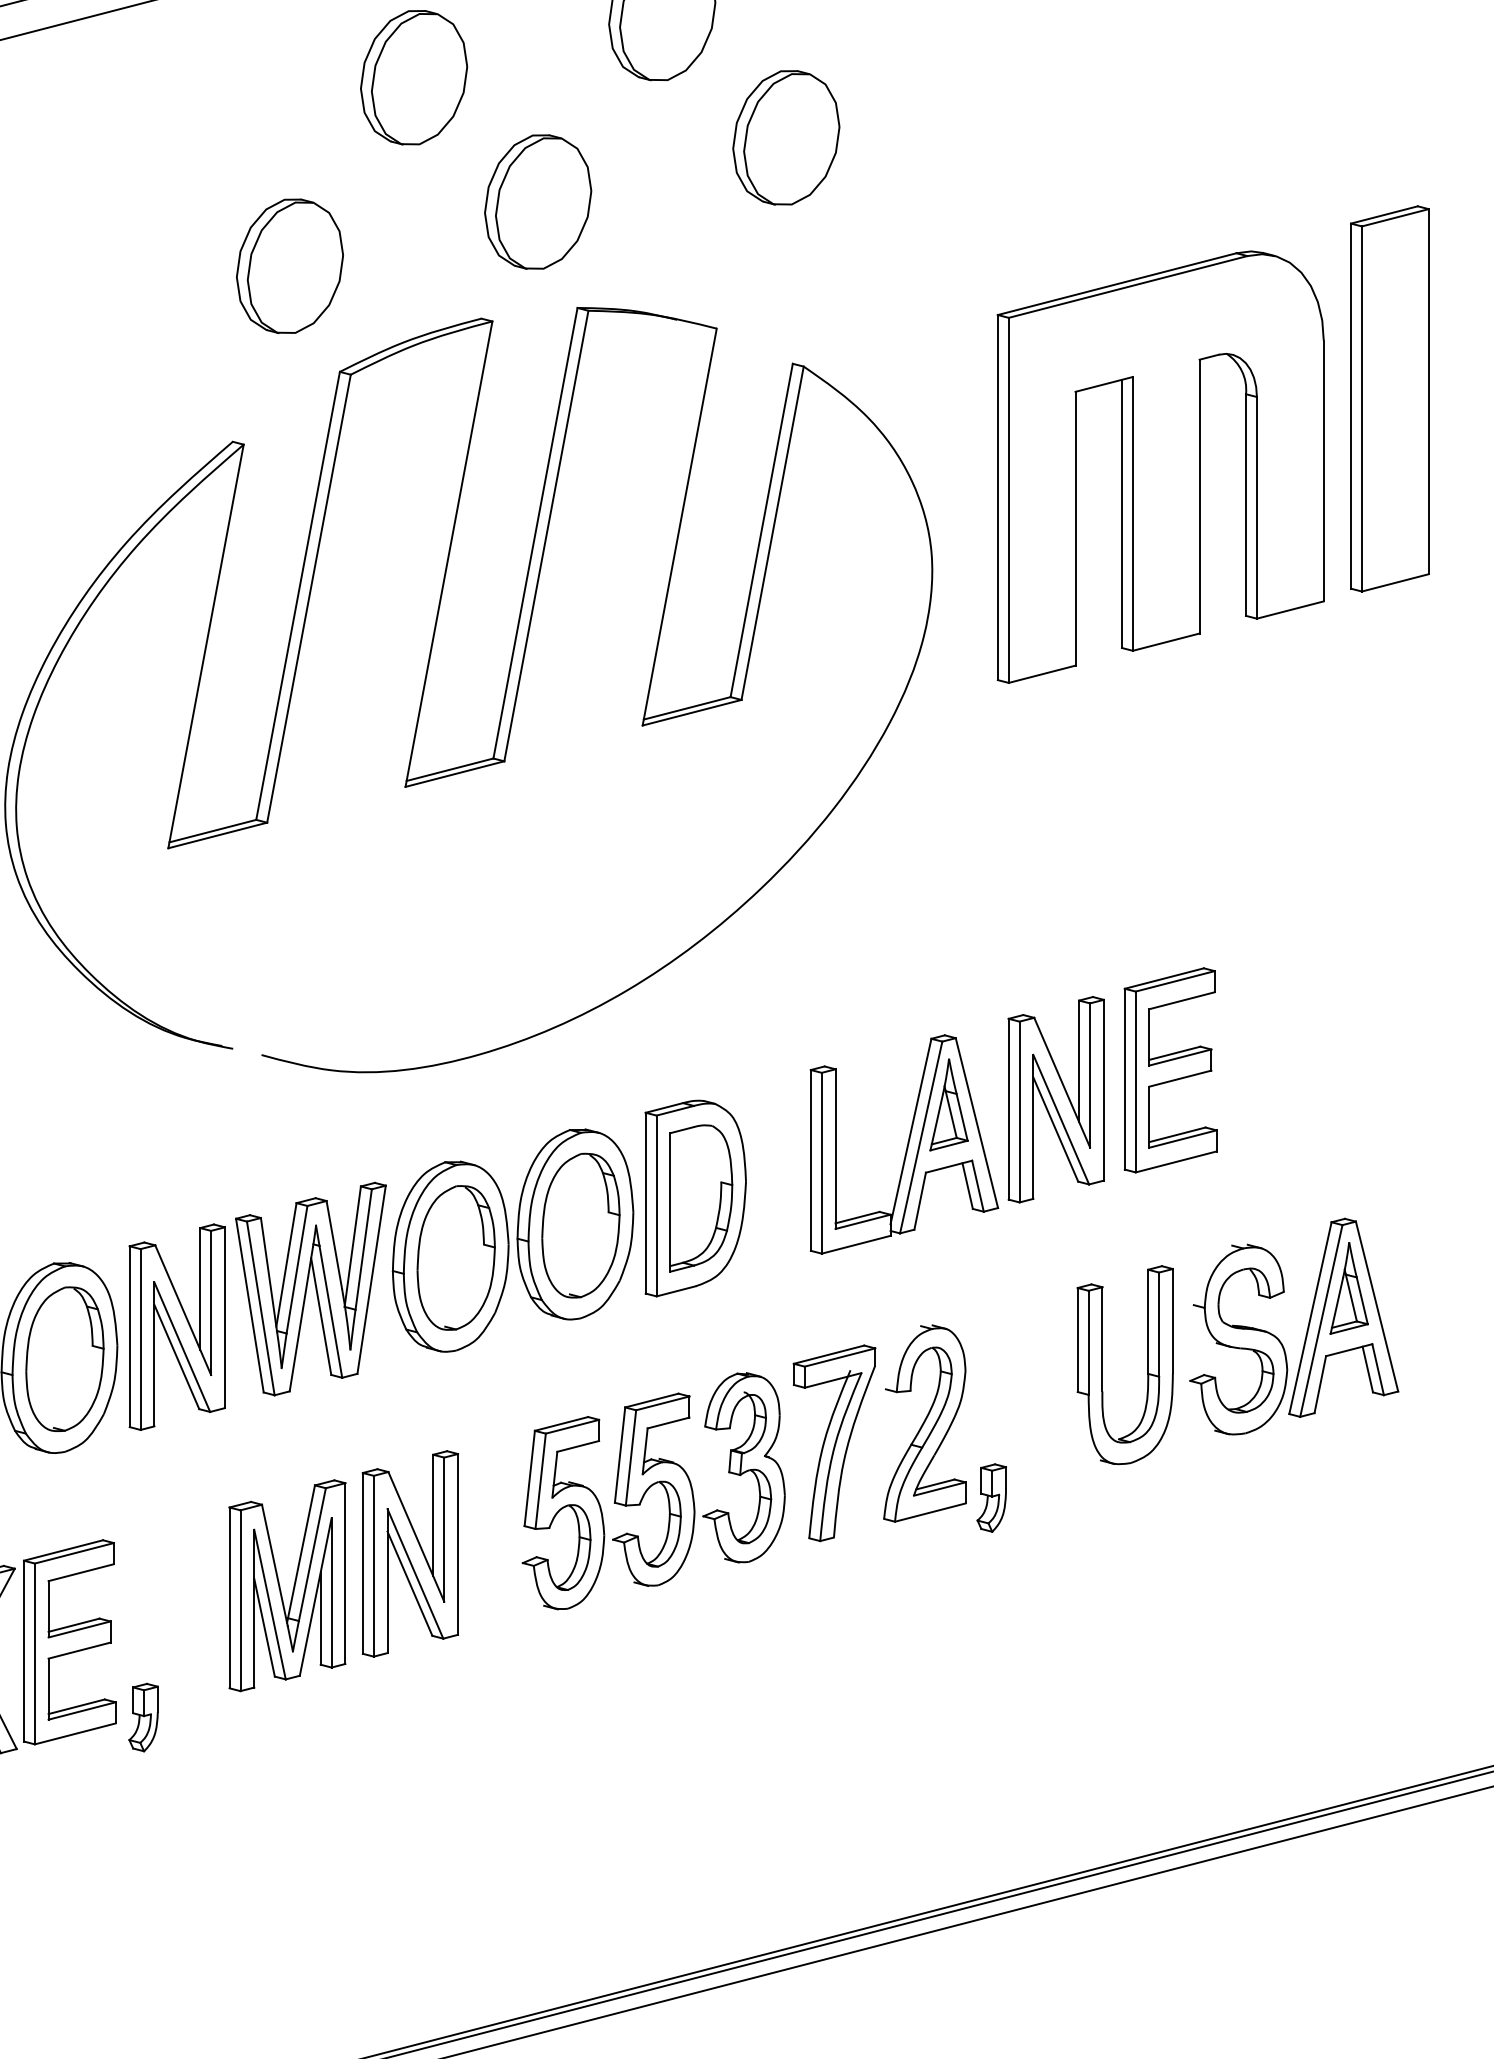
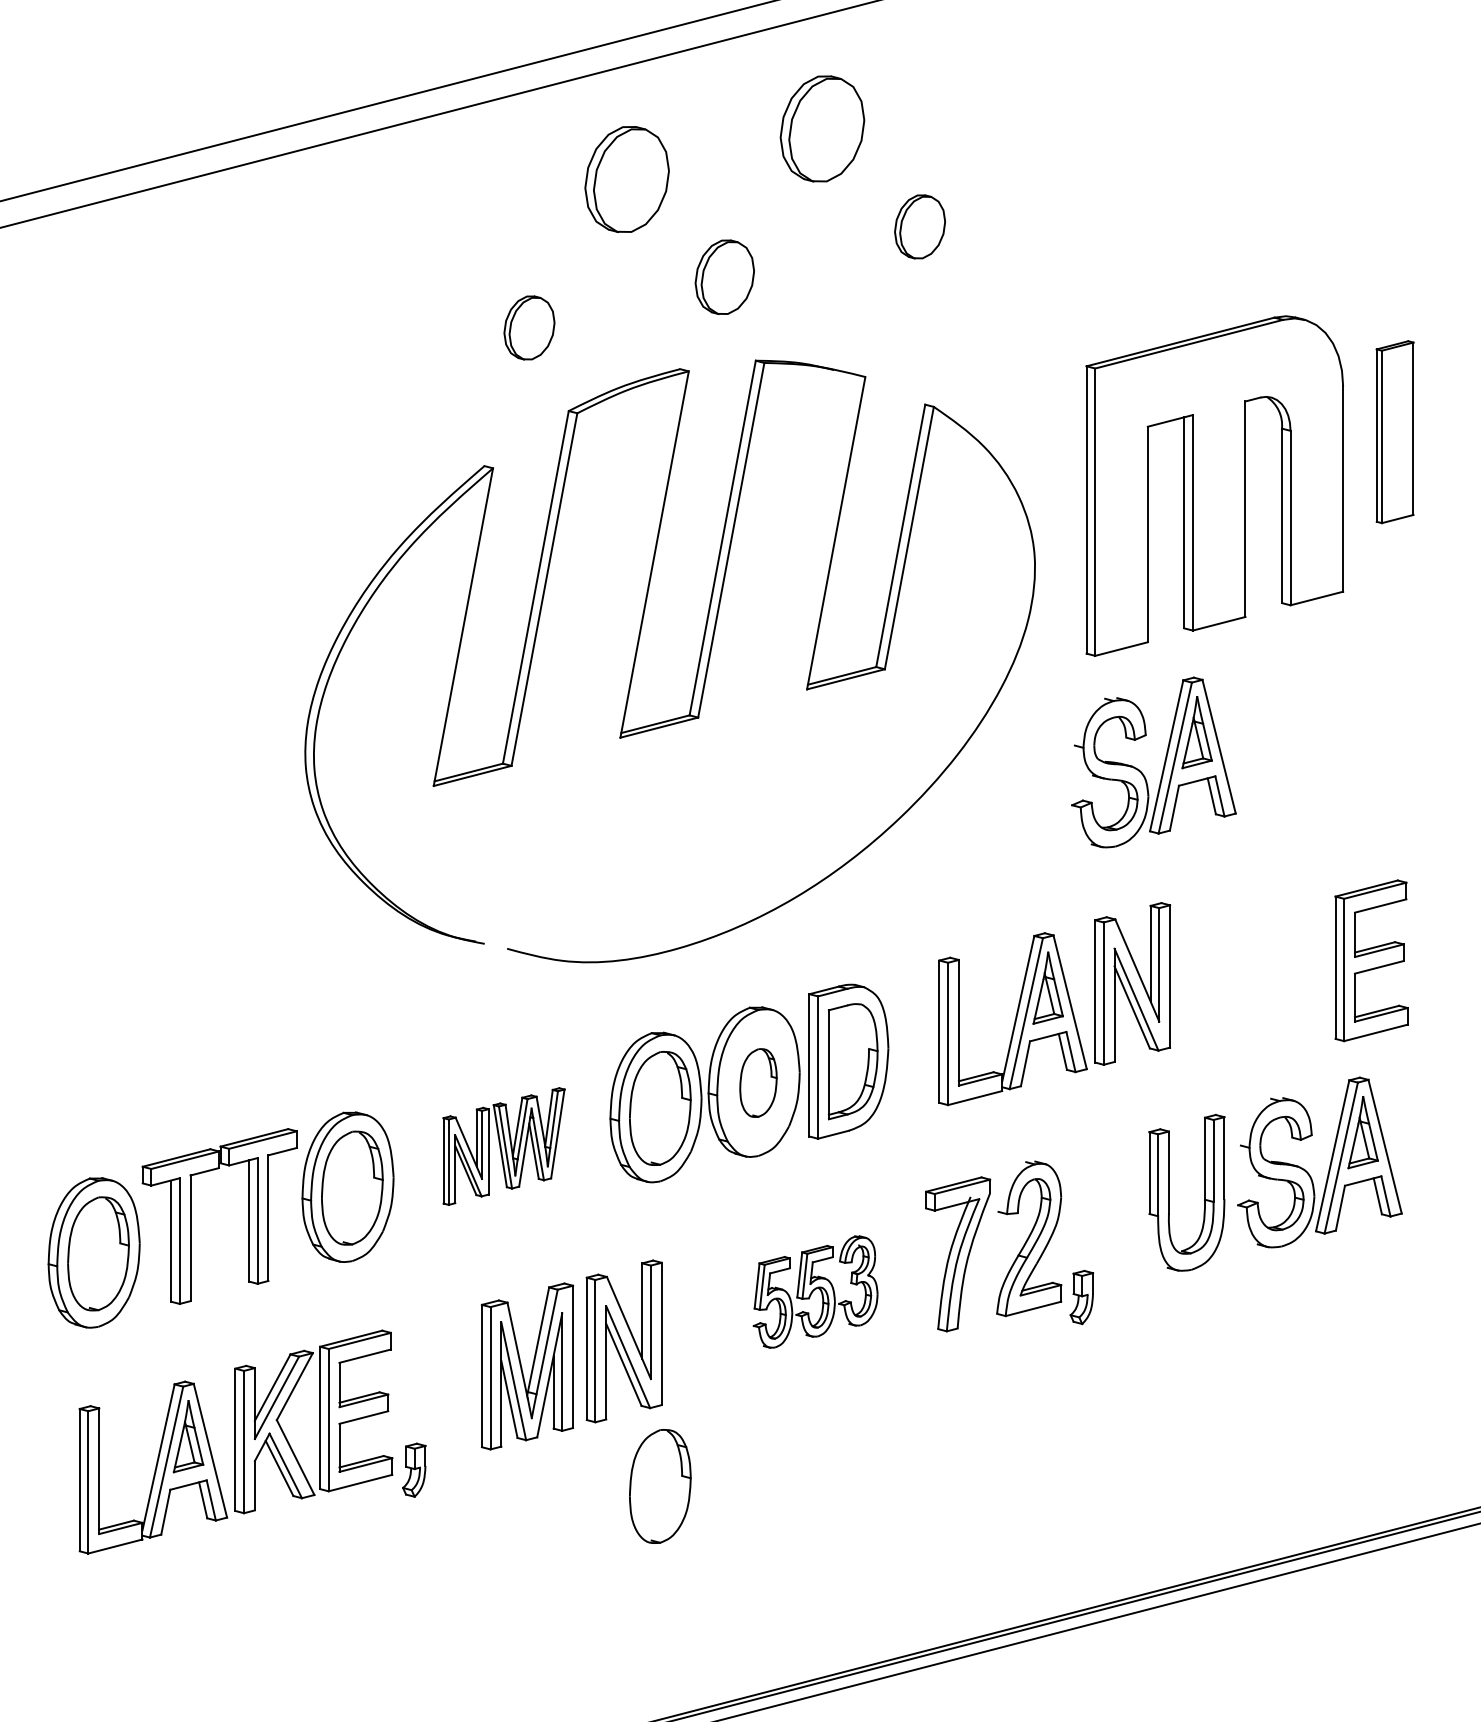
part: (785, 137) -> (919, 226), size x0.6
part: (537, 200) -> (724, 276), size x0.7
part: (290, 265) -> (529, 327), size x0.6
part: (1388, 397) -> (1394, 431), size x0.6
part: (1095, 820) -> (1163, 764), added
part: (1170, 1069) -> (1371, 960), moved
part: (580, 1224) -> (758, 1082), size x0.6
part: (256, 1306) -> (503, 1146), size x0.6
part: (653, 1490) -> (815, 1291), size x0.6
part: (456, 1738) -> (660, 1486), added

